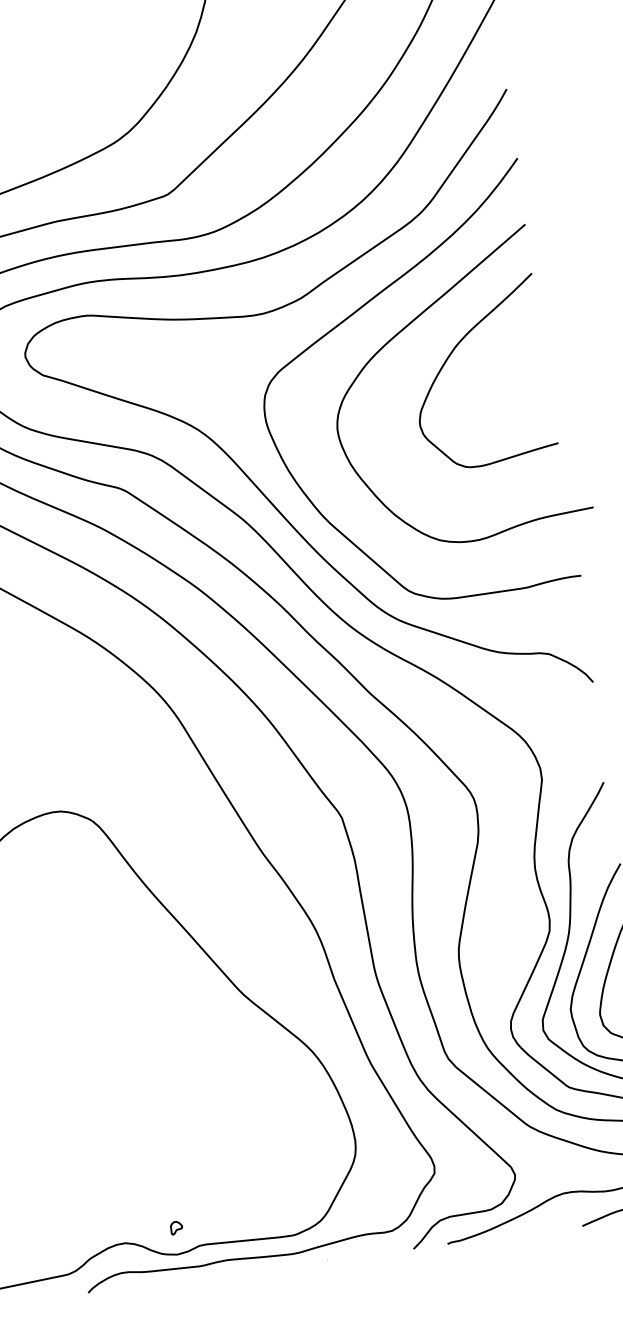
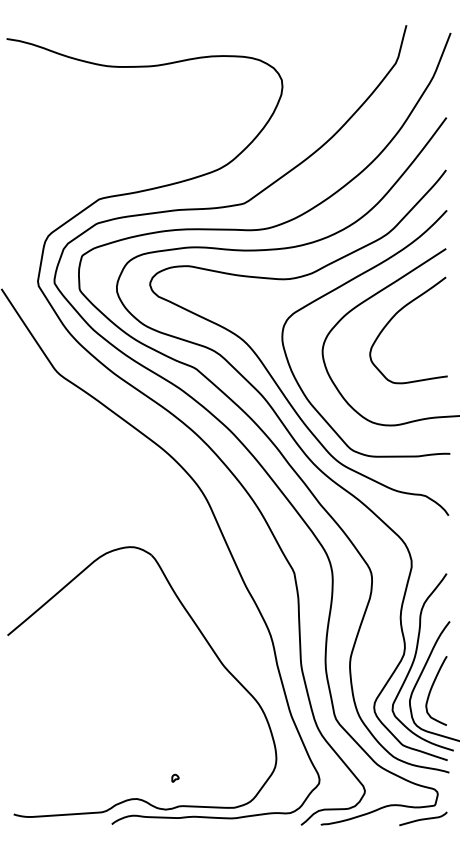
part: (176, 1226) -> (175, 777), moved

